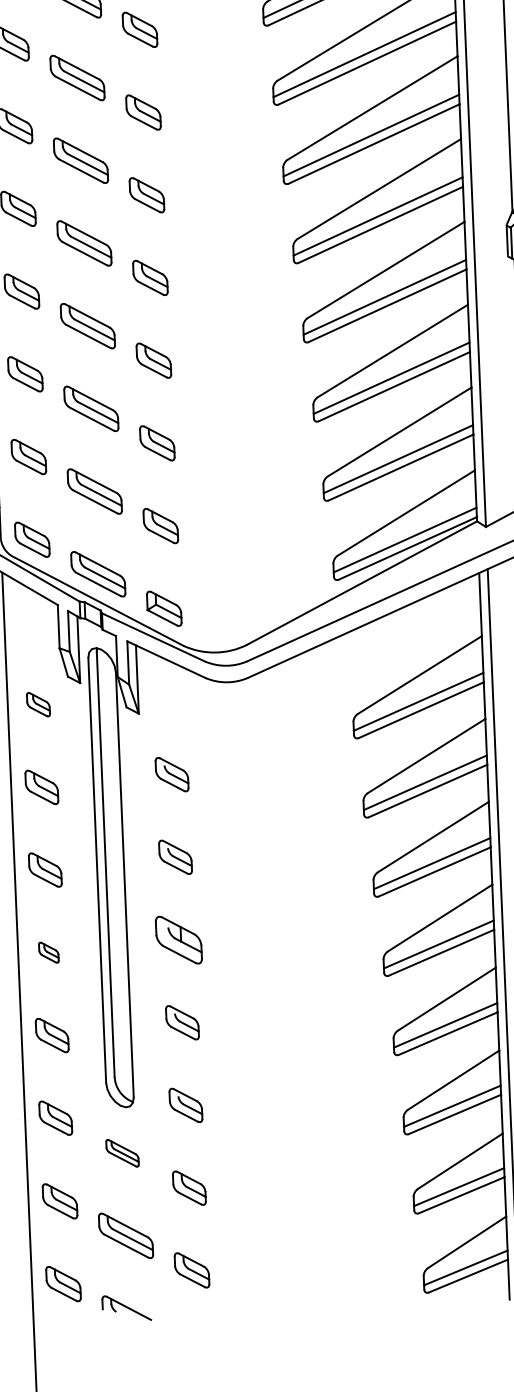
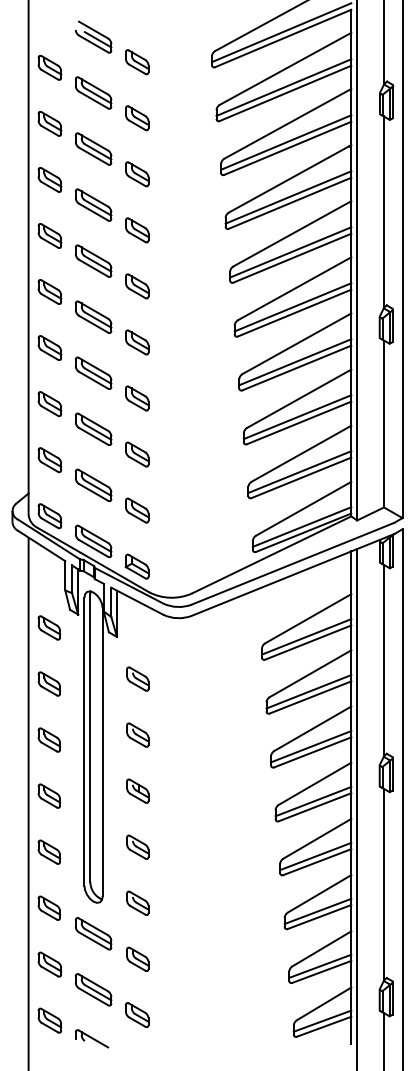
part: (38, 703) -> (49, 627), size x1.43
part: (178, 939) -> (137, 790), size x0.71
part: (49, 951) -> (49, 795), size x1.67
part: (122, 1152) -> (93, 933), size x1.67

